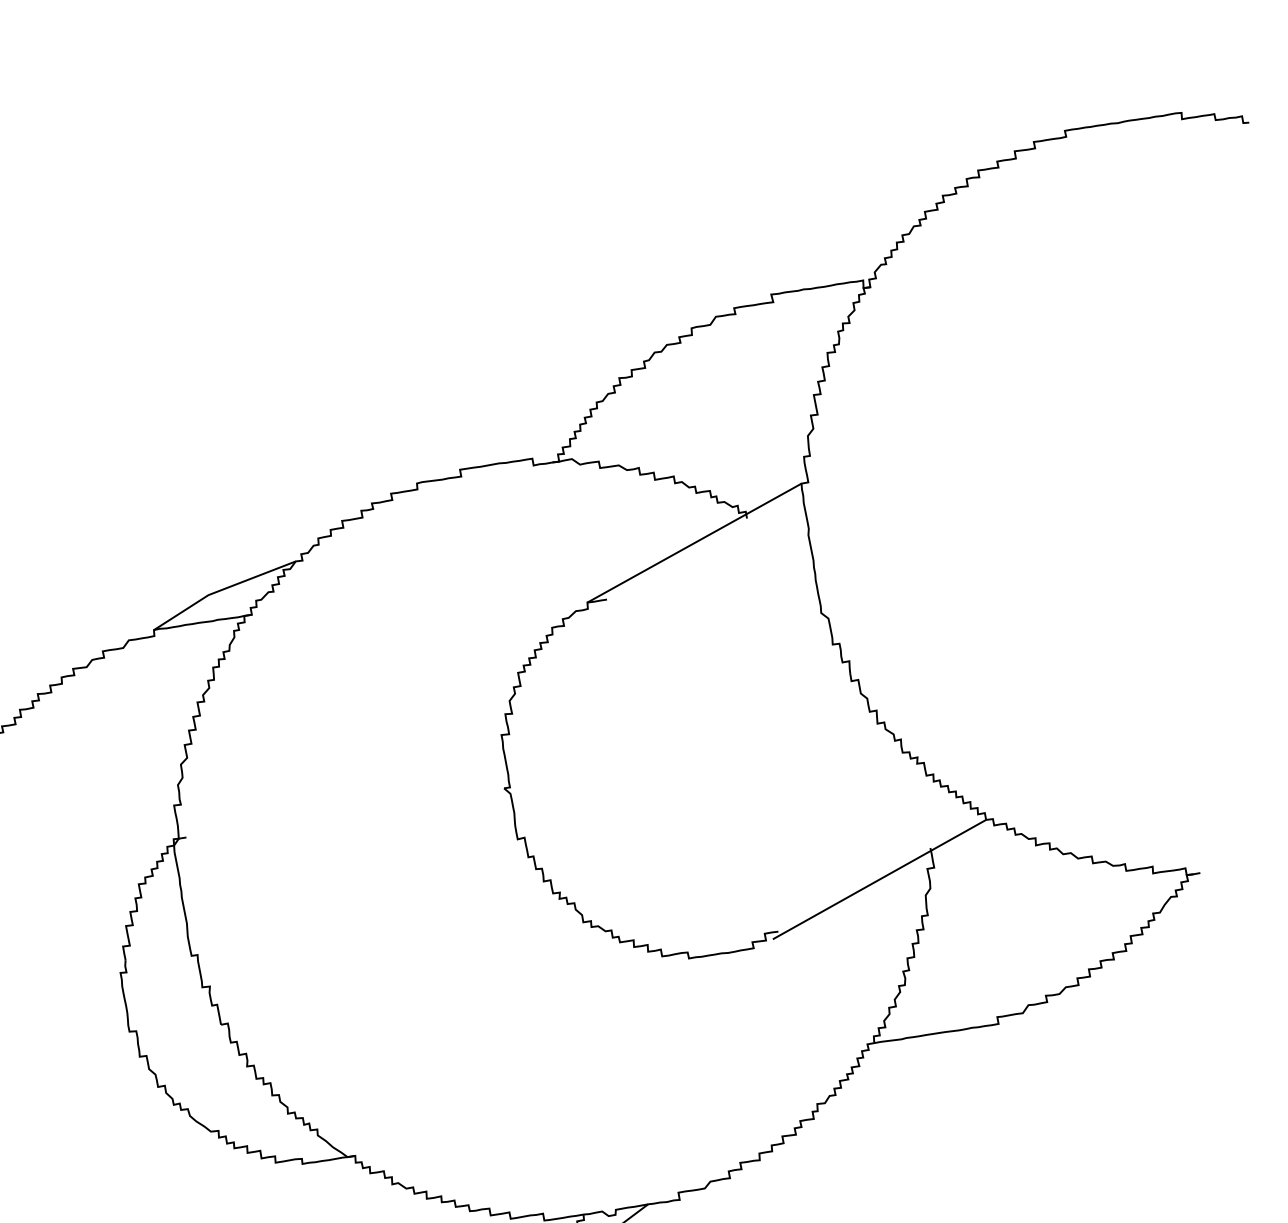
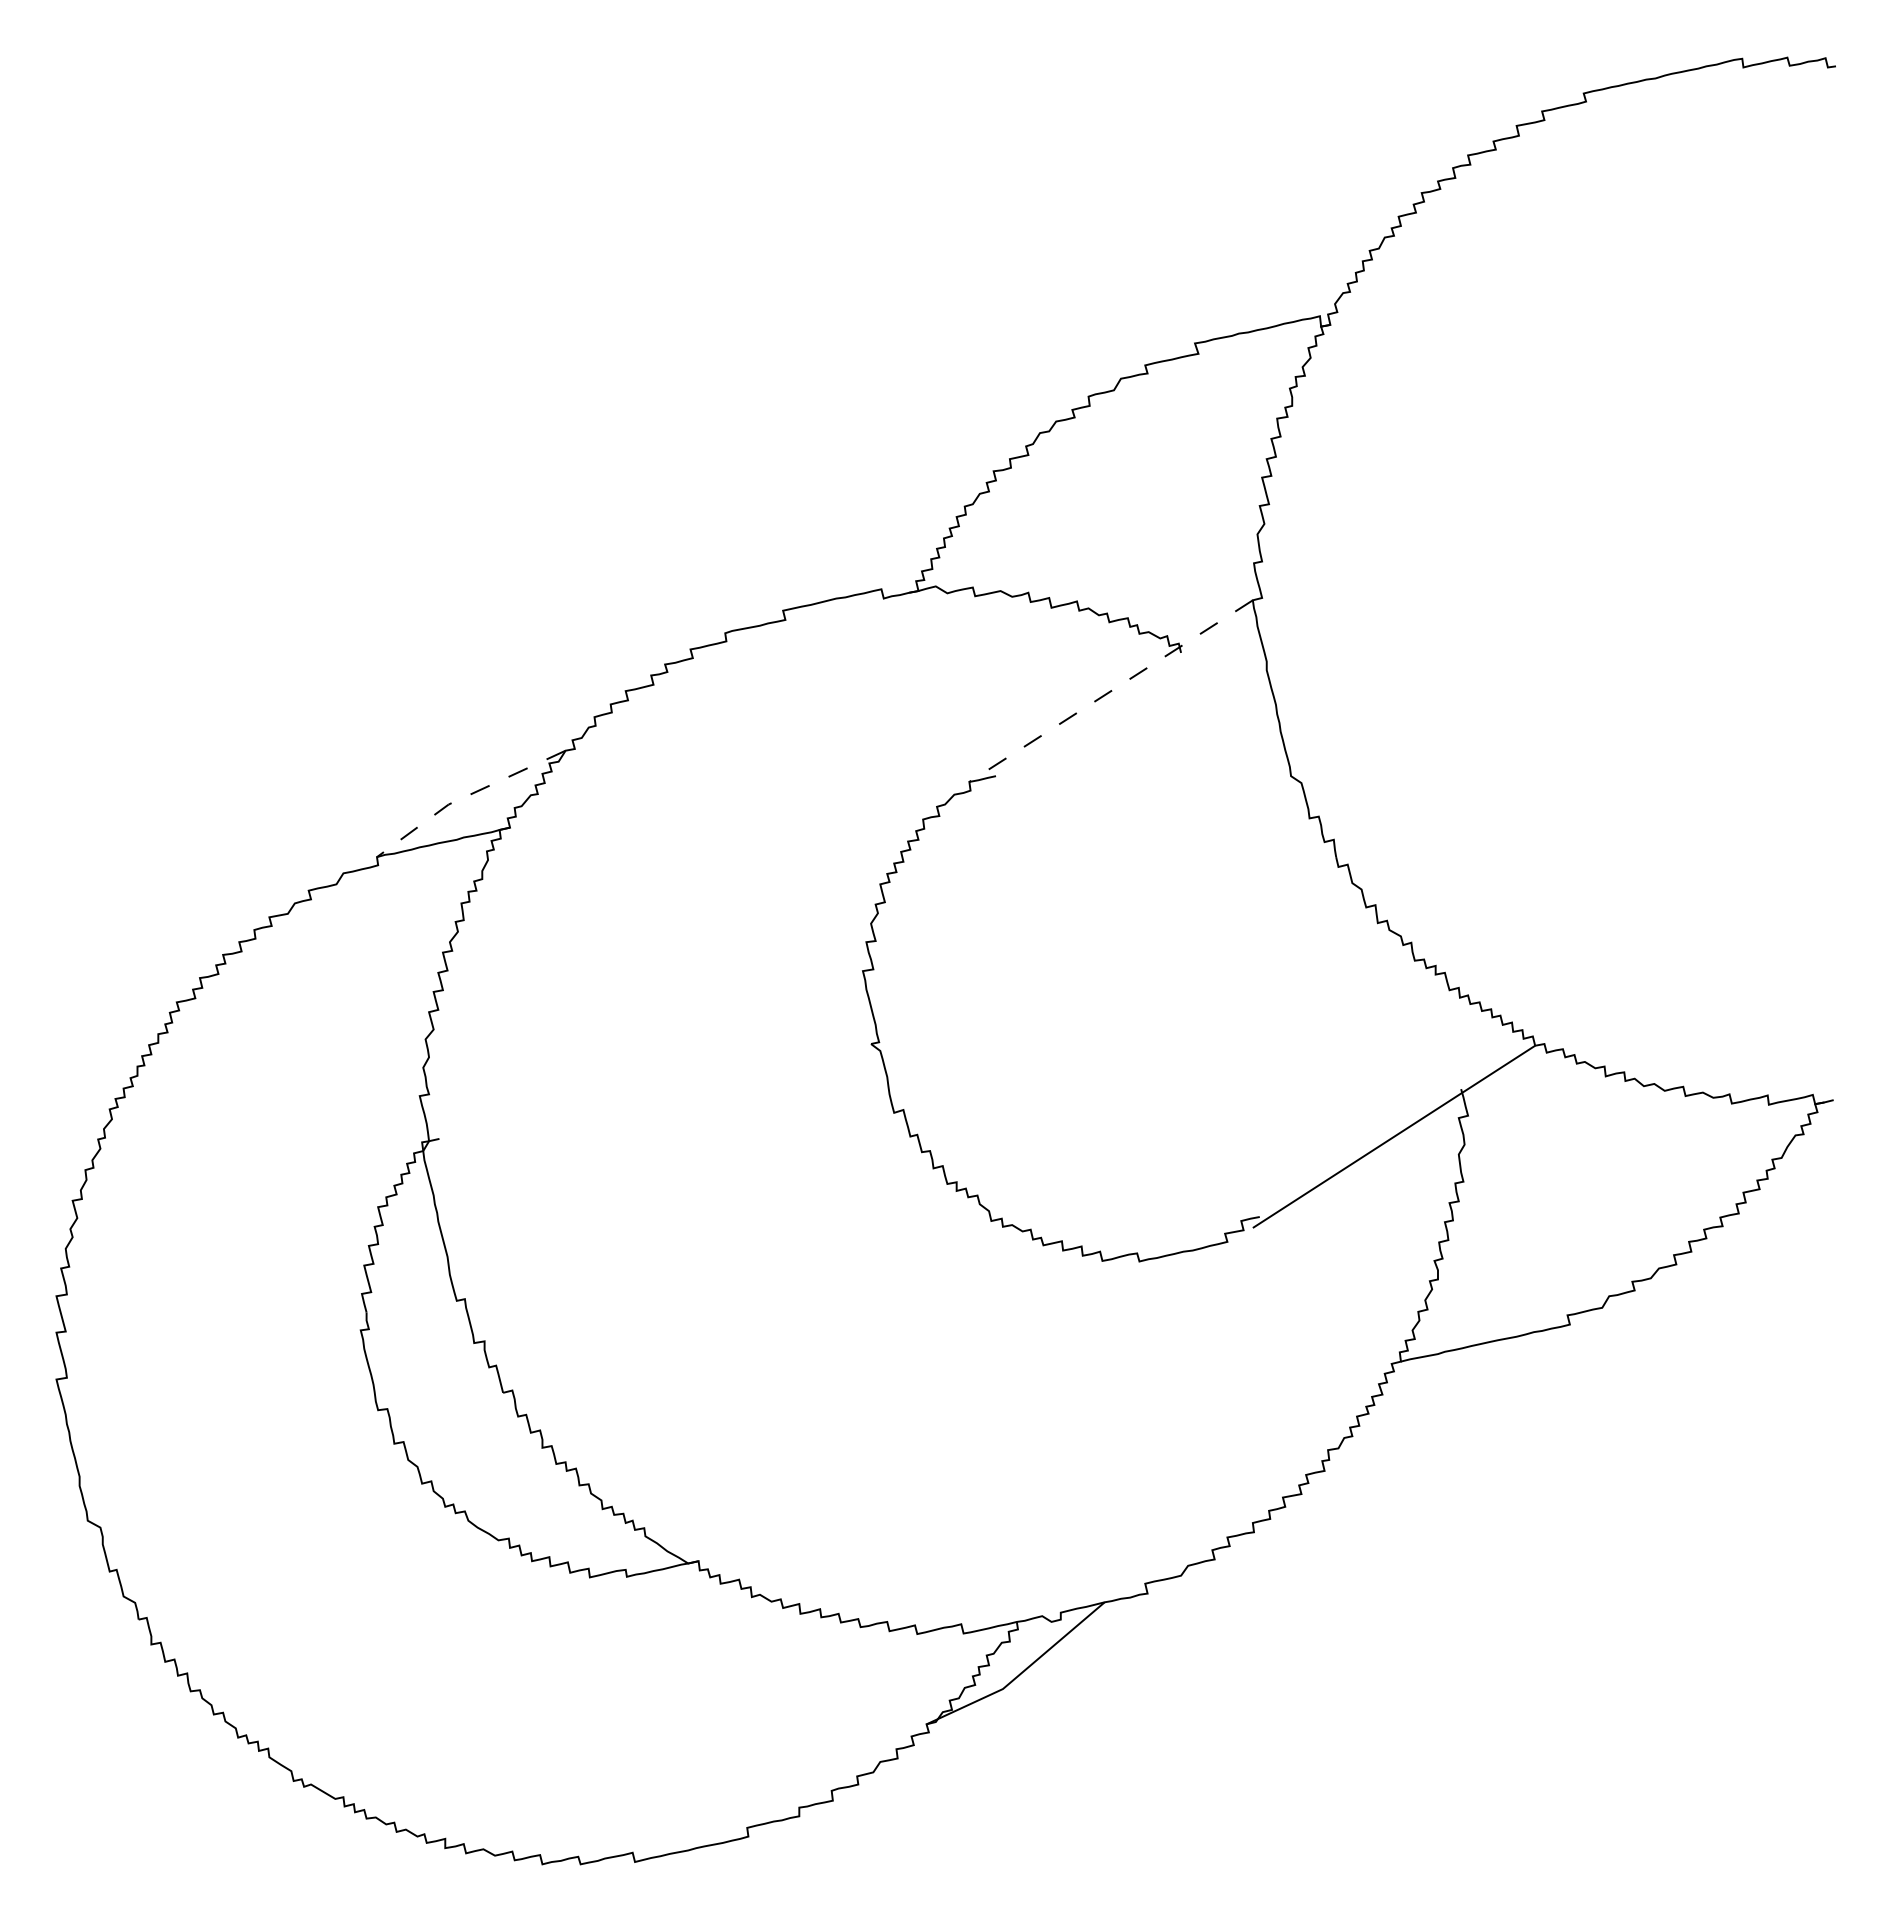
line: (694, 543) -> (1110, 691), solid -> dashed
line: (220, 590) -> (465, 796), solid -> dashed

